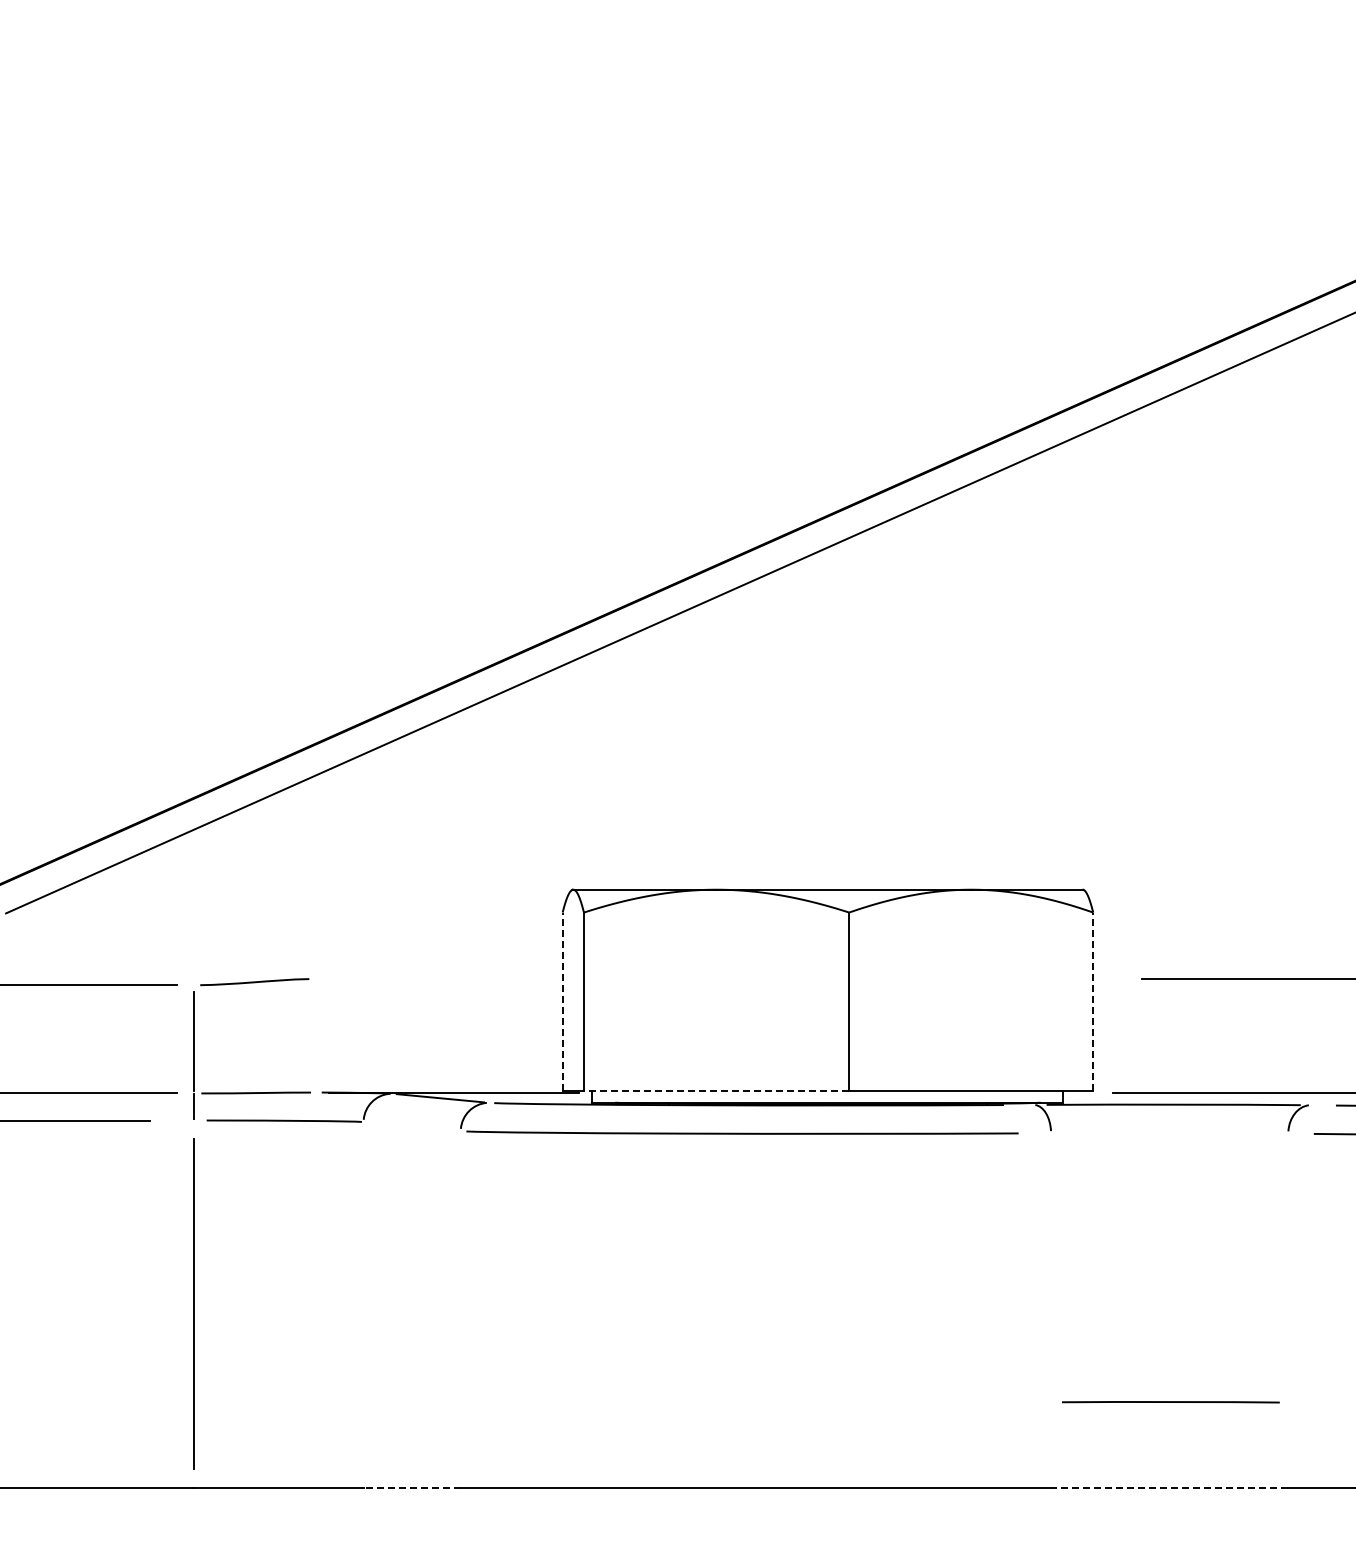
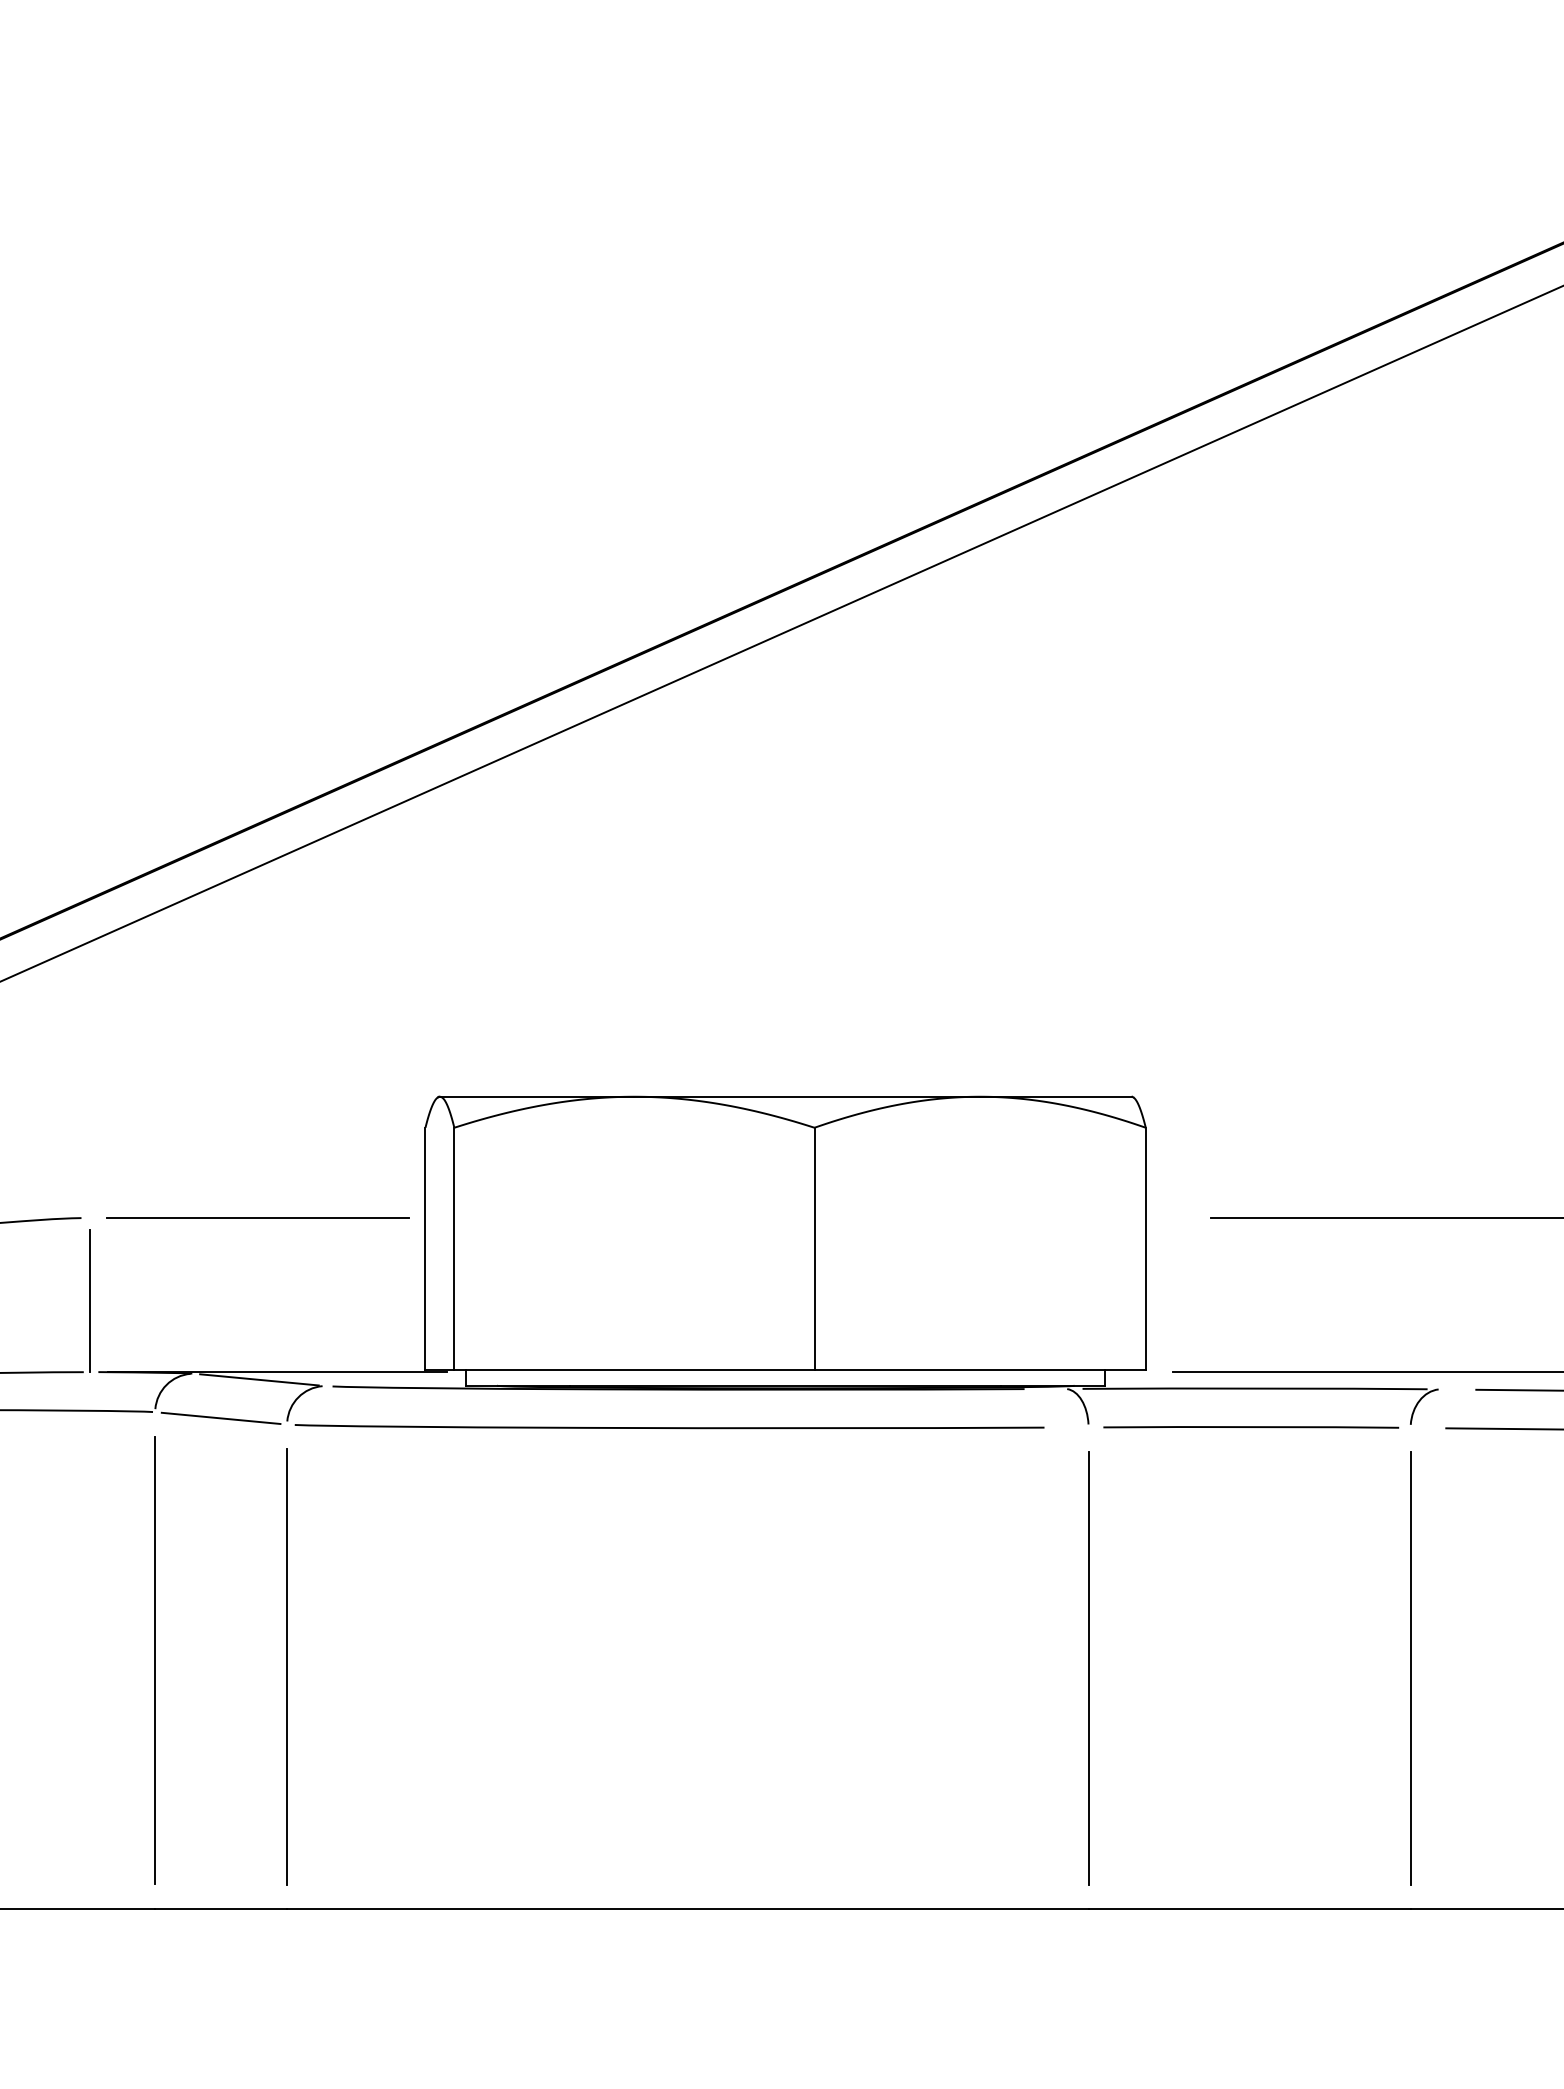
line: (438, 979) -> (256, 1218), added
line: (562, 1001) -> (425, 1248), dashed -> solid
line: (1093, 1001) -> (1146, 1248), dashed -> solid
line: (315, 1039) -> (89, 1300), added
line: (716, 1091) -> (634, 1370), dashed -> solid
line: (411, 1126) -> (220, 1418), added
line: (363, 1304) -> (155, 1659), added
line: (460, 1309) -> (286, 1666), added
line: (1051, 1310) -> (1089, 1668), added
line: (1288, 1310) -> (1410, 1668), added
line: (1170, 1402) -> (1250, 1427), moved
line: (412, 1487) -> (221, 1908), dashed -> solid
line: (1169, 1487) -> (1249, 1908), dashed -> solid

